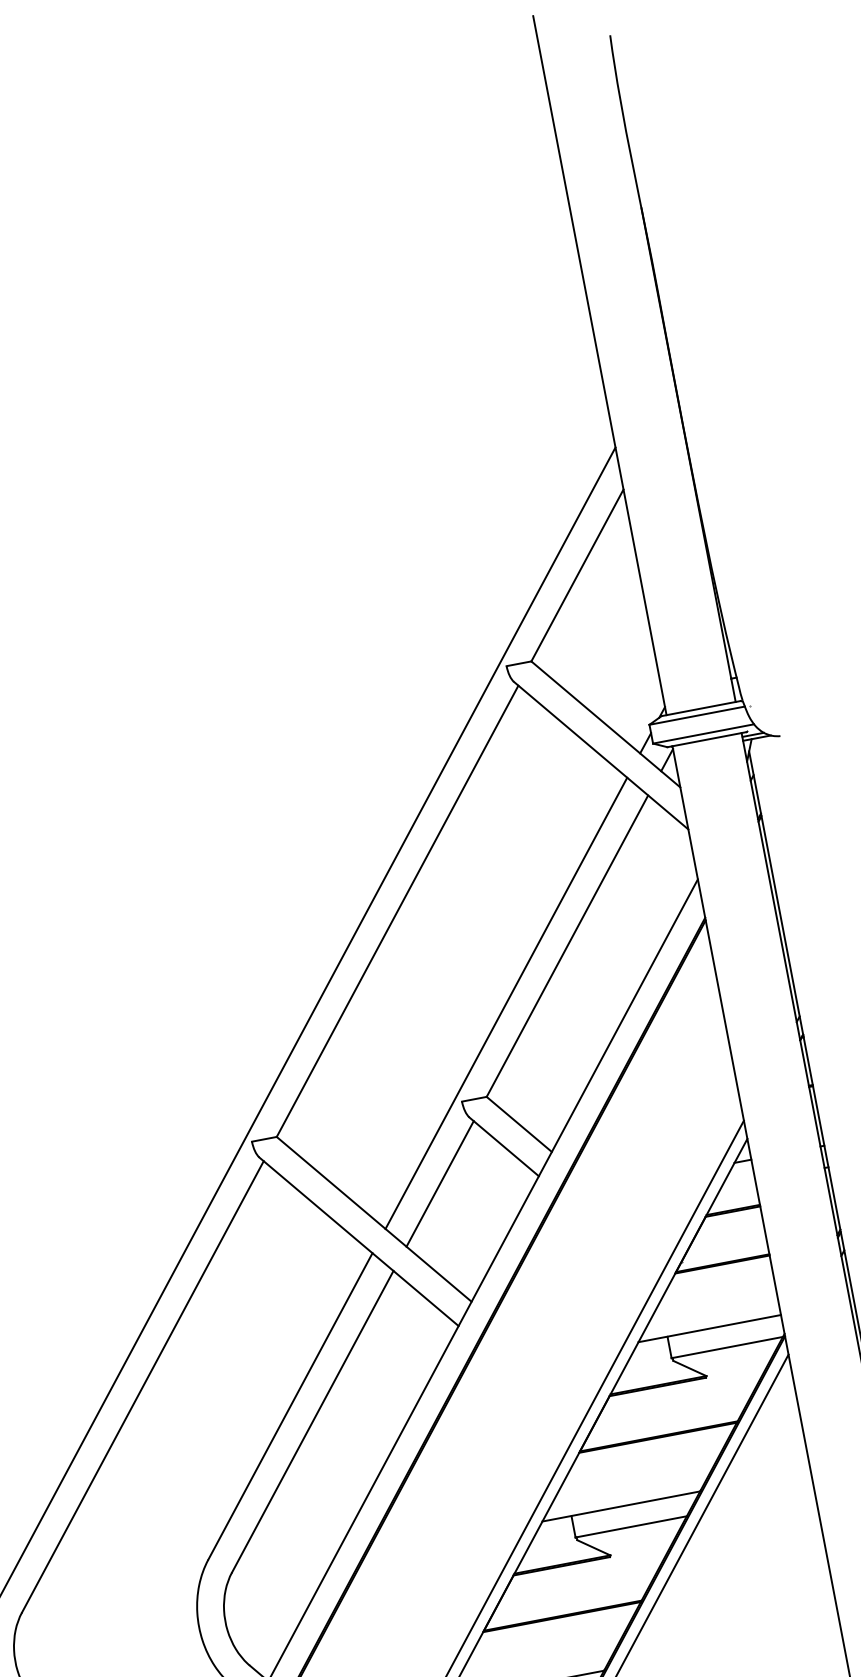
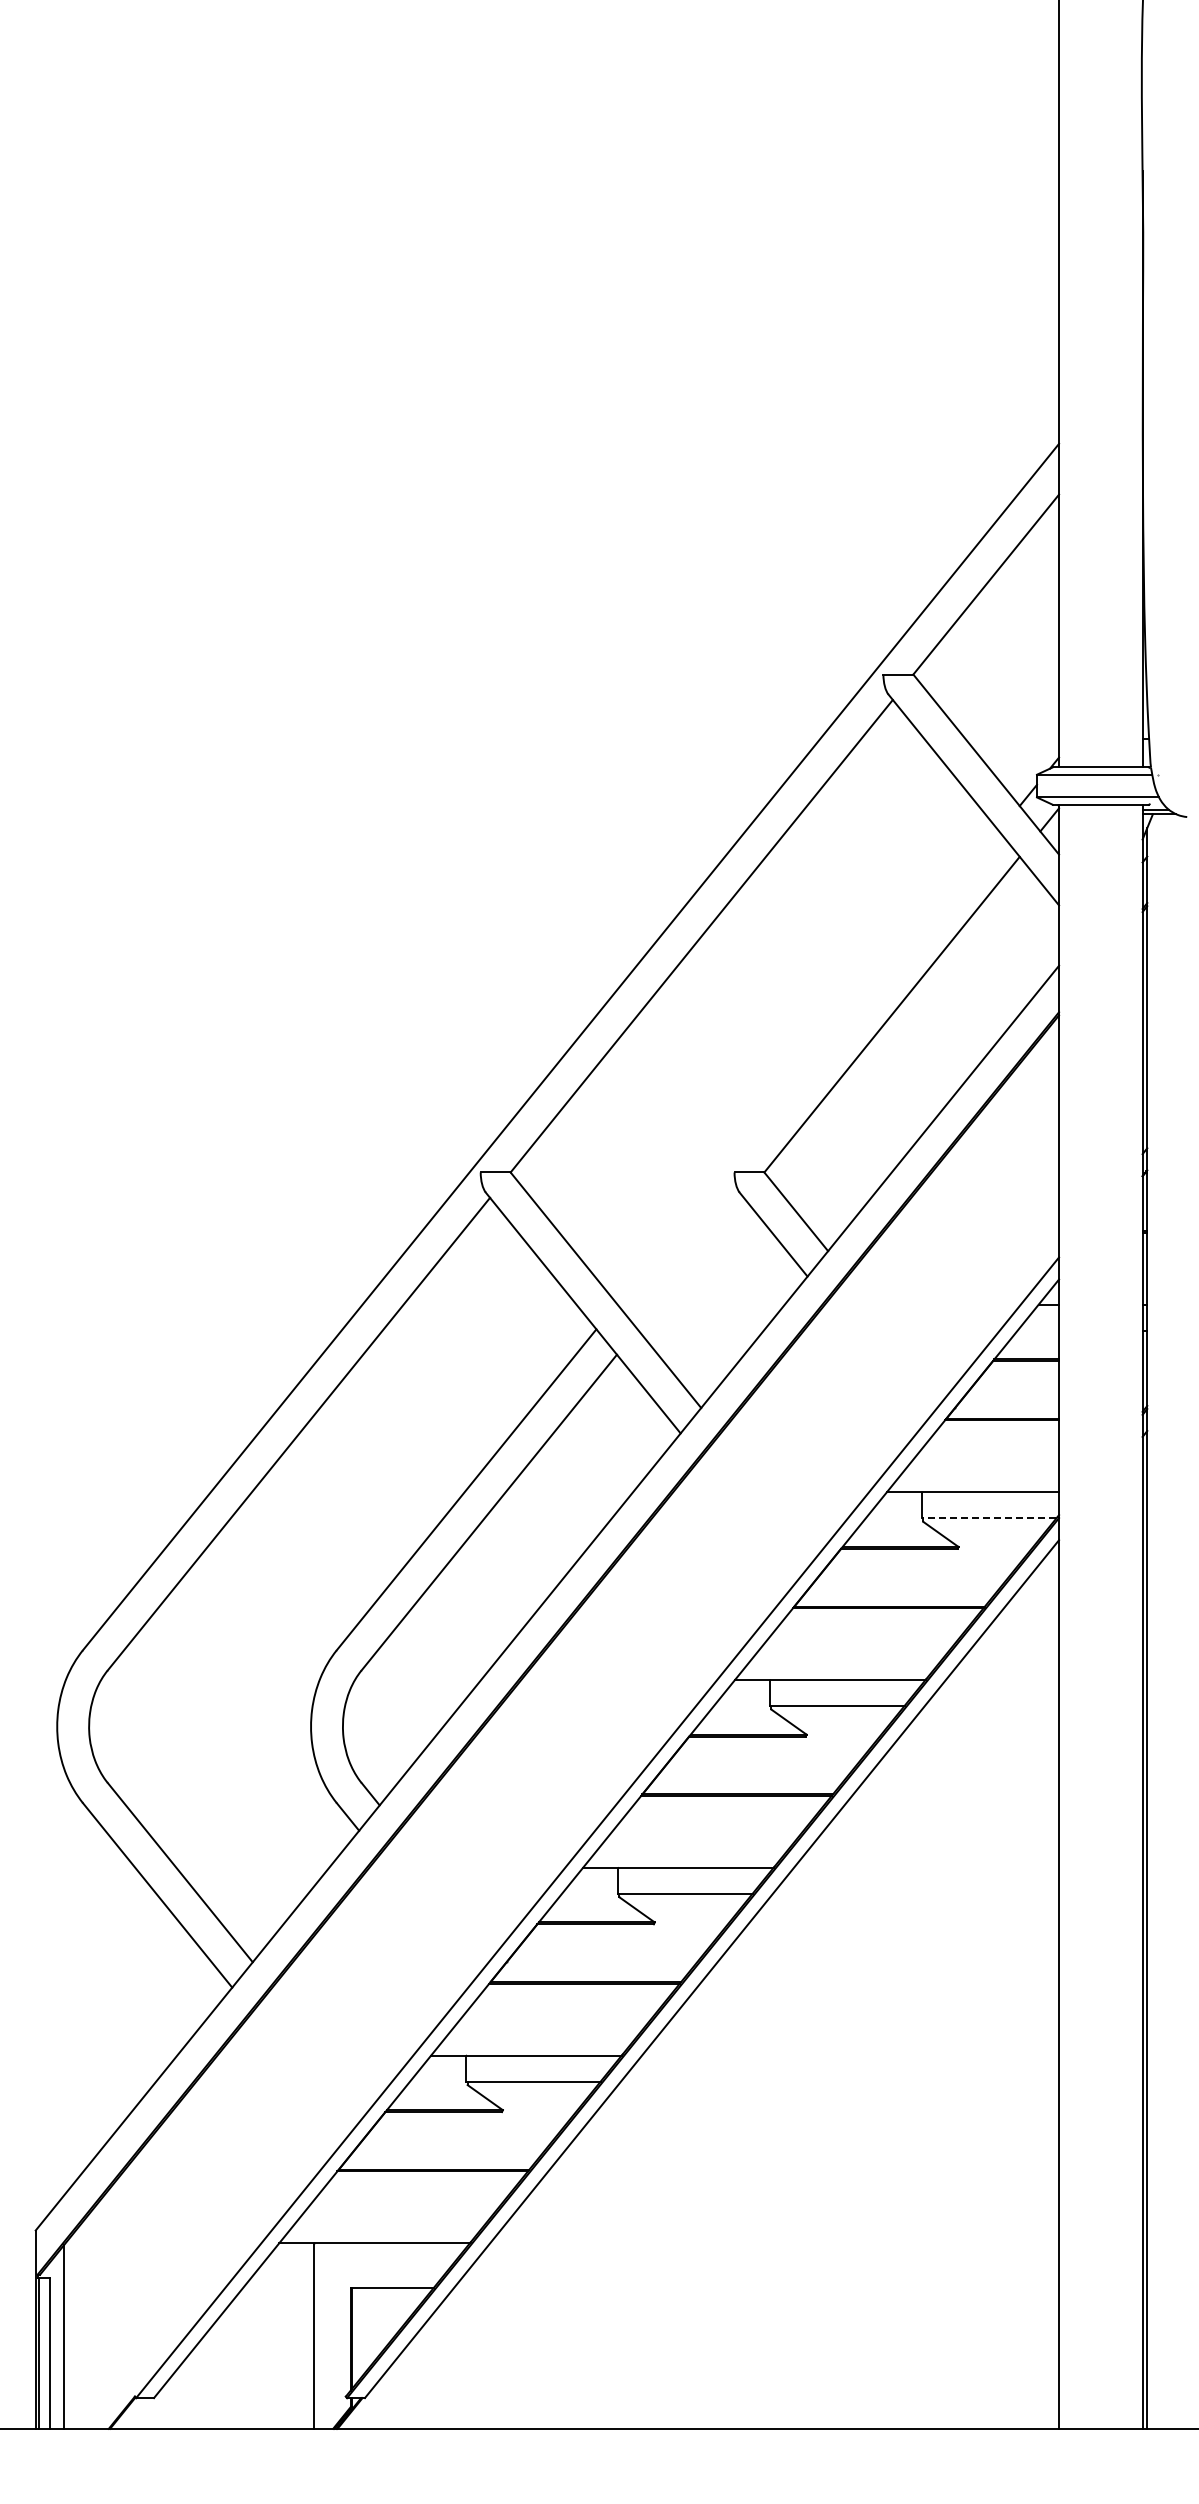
line: (506, 1003) -> (808, 1067), removed
line: (439, 1183) -> (690, 1263), removed
line: (726, 1347) -> (988, 1518), solid -> dashed

